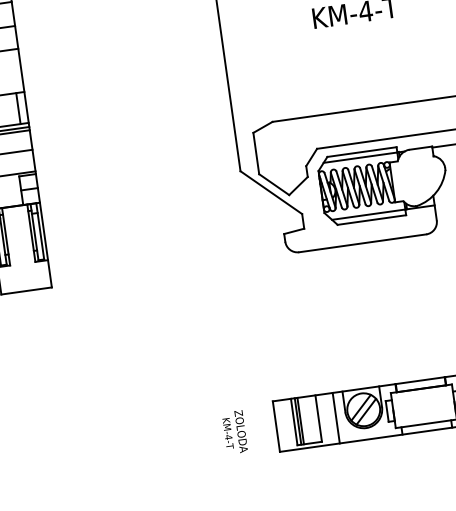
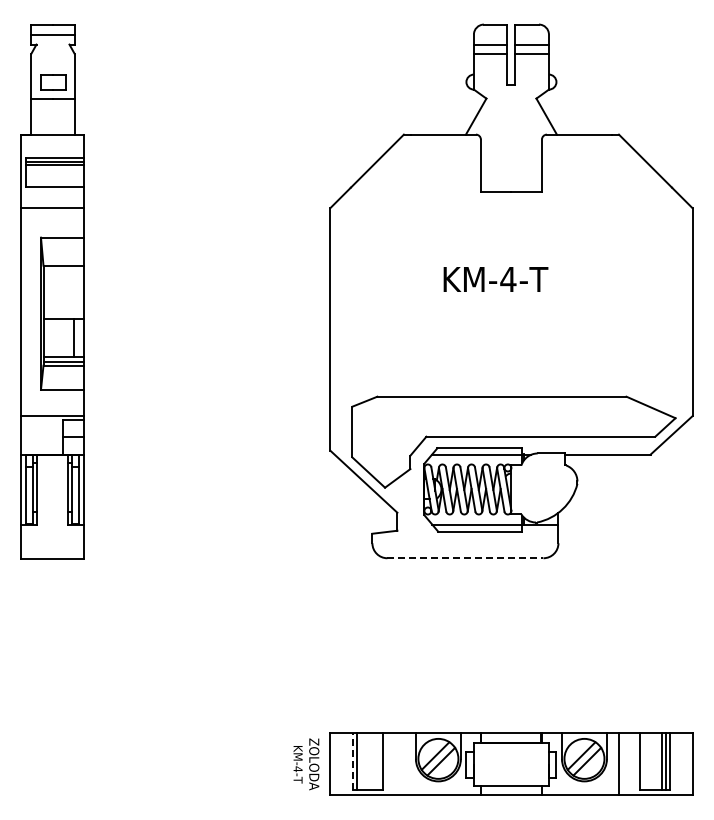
line: (362, 243) -> (465, 558), solid -> dashed
line: (335, 418) -> (403, 764), removed
line: (300, 420) -> (360, 761), removed
line: (294, 421) -> (352, 761), solid -> dashed
text: (234, 432) -> (306, 764), moved

